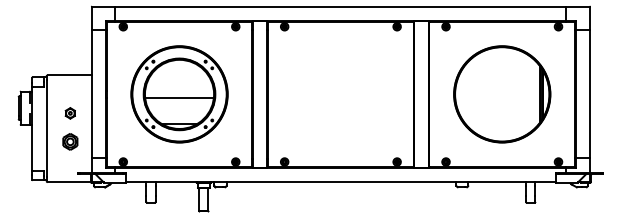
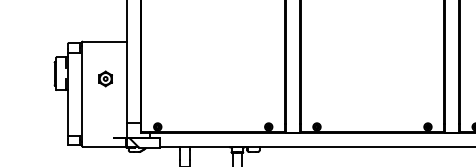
part: (179, 94) -> (213, 60), removed
part: (69, 113) -> (104, 79), size x1.4
part: (70, 141) -> (105, 106), removed

